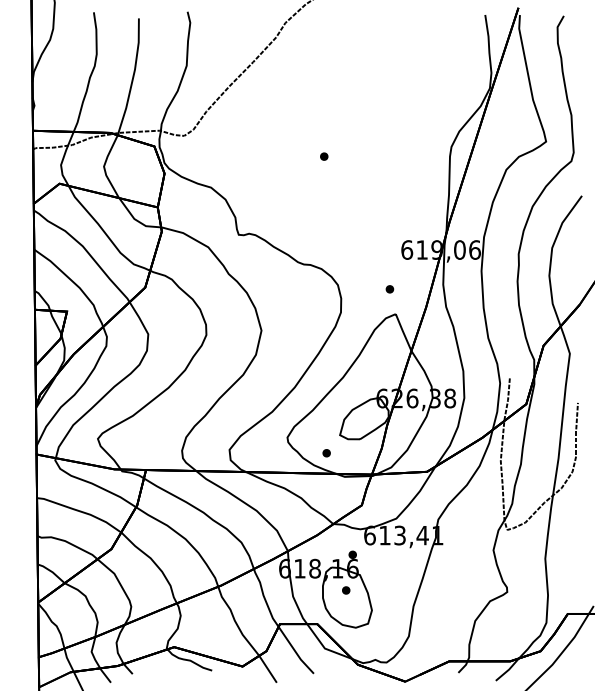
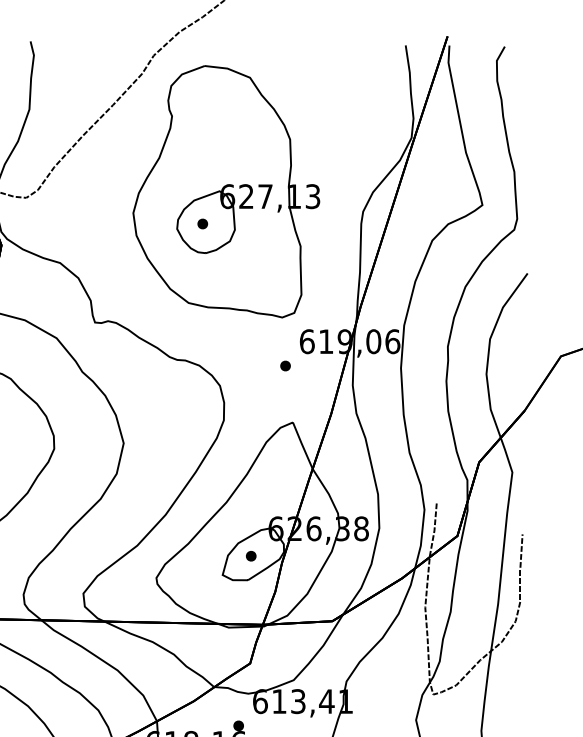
part: (342, 130) -> (225, 191), added
part: (389, 289) -> (285, 366), moved
part: (326, 453) -> (250, 556), moved

